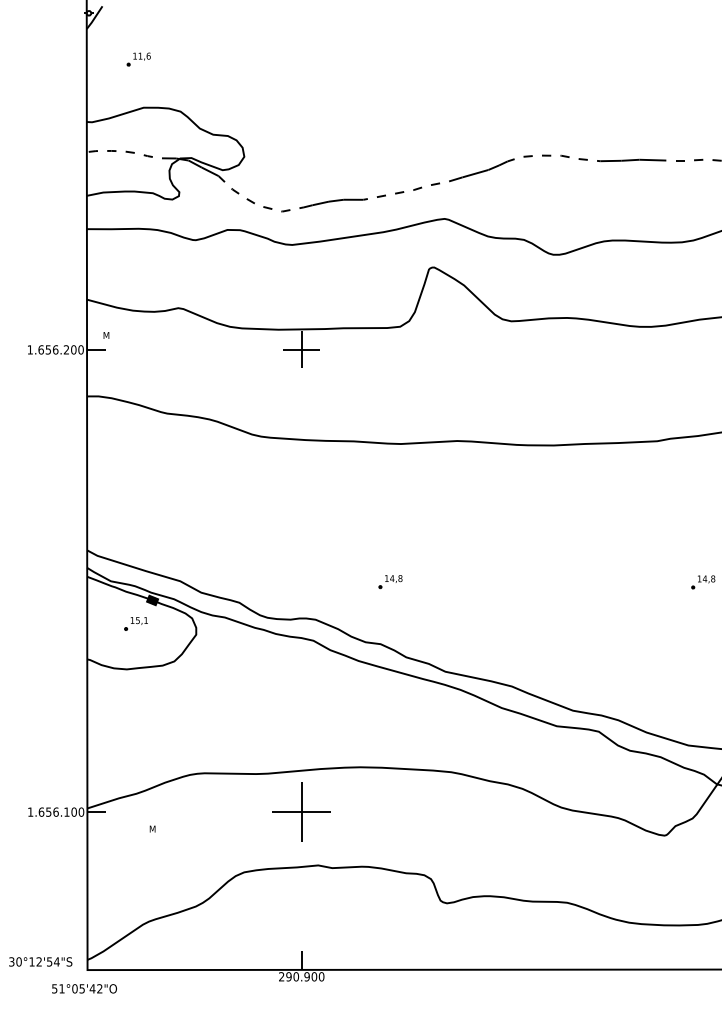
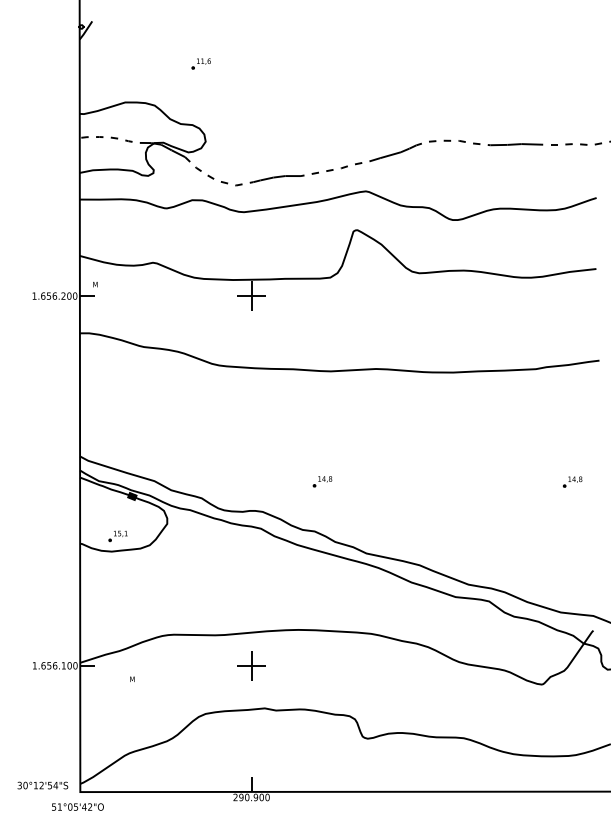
part: (137, 58) -> (200, 63), moved
part: (135, 624) -> (117, 536), moved
part: (301, 811) -> (251, 665), size x0.62

